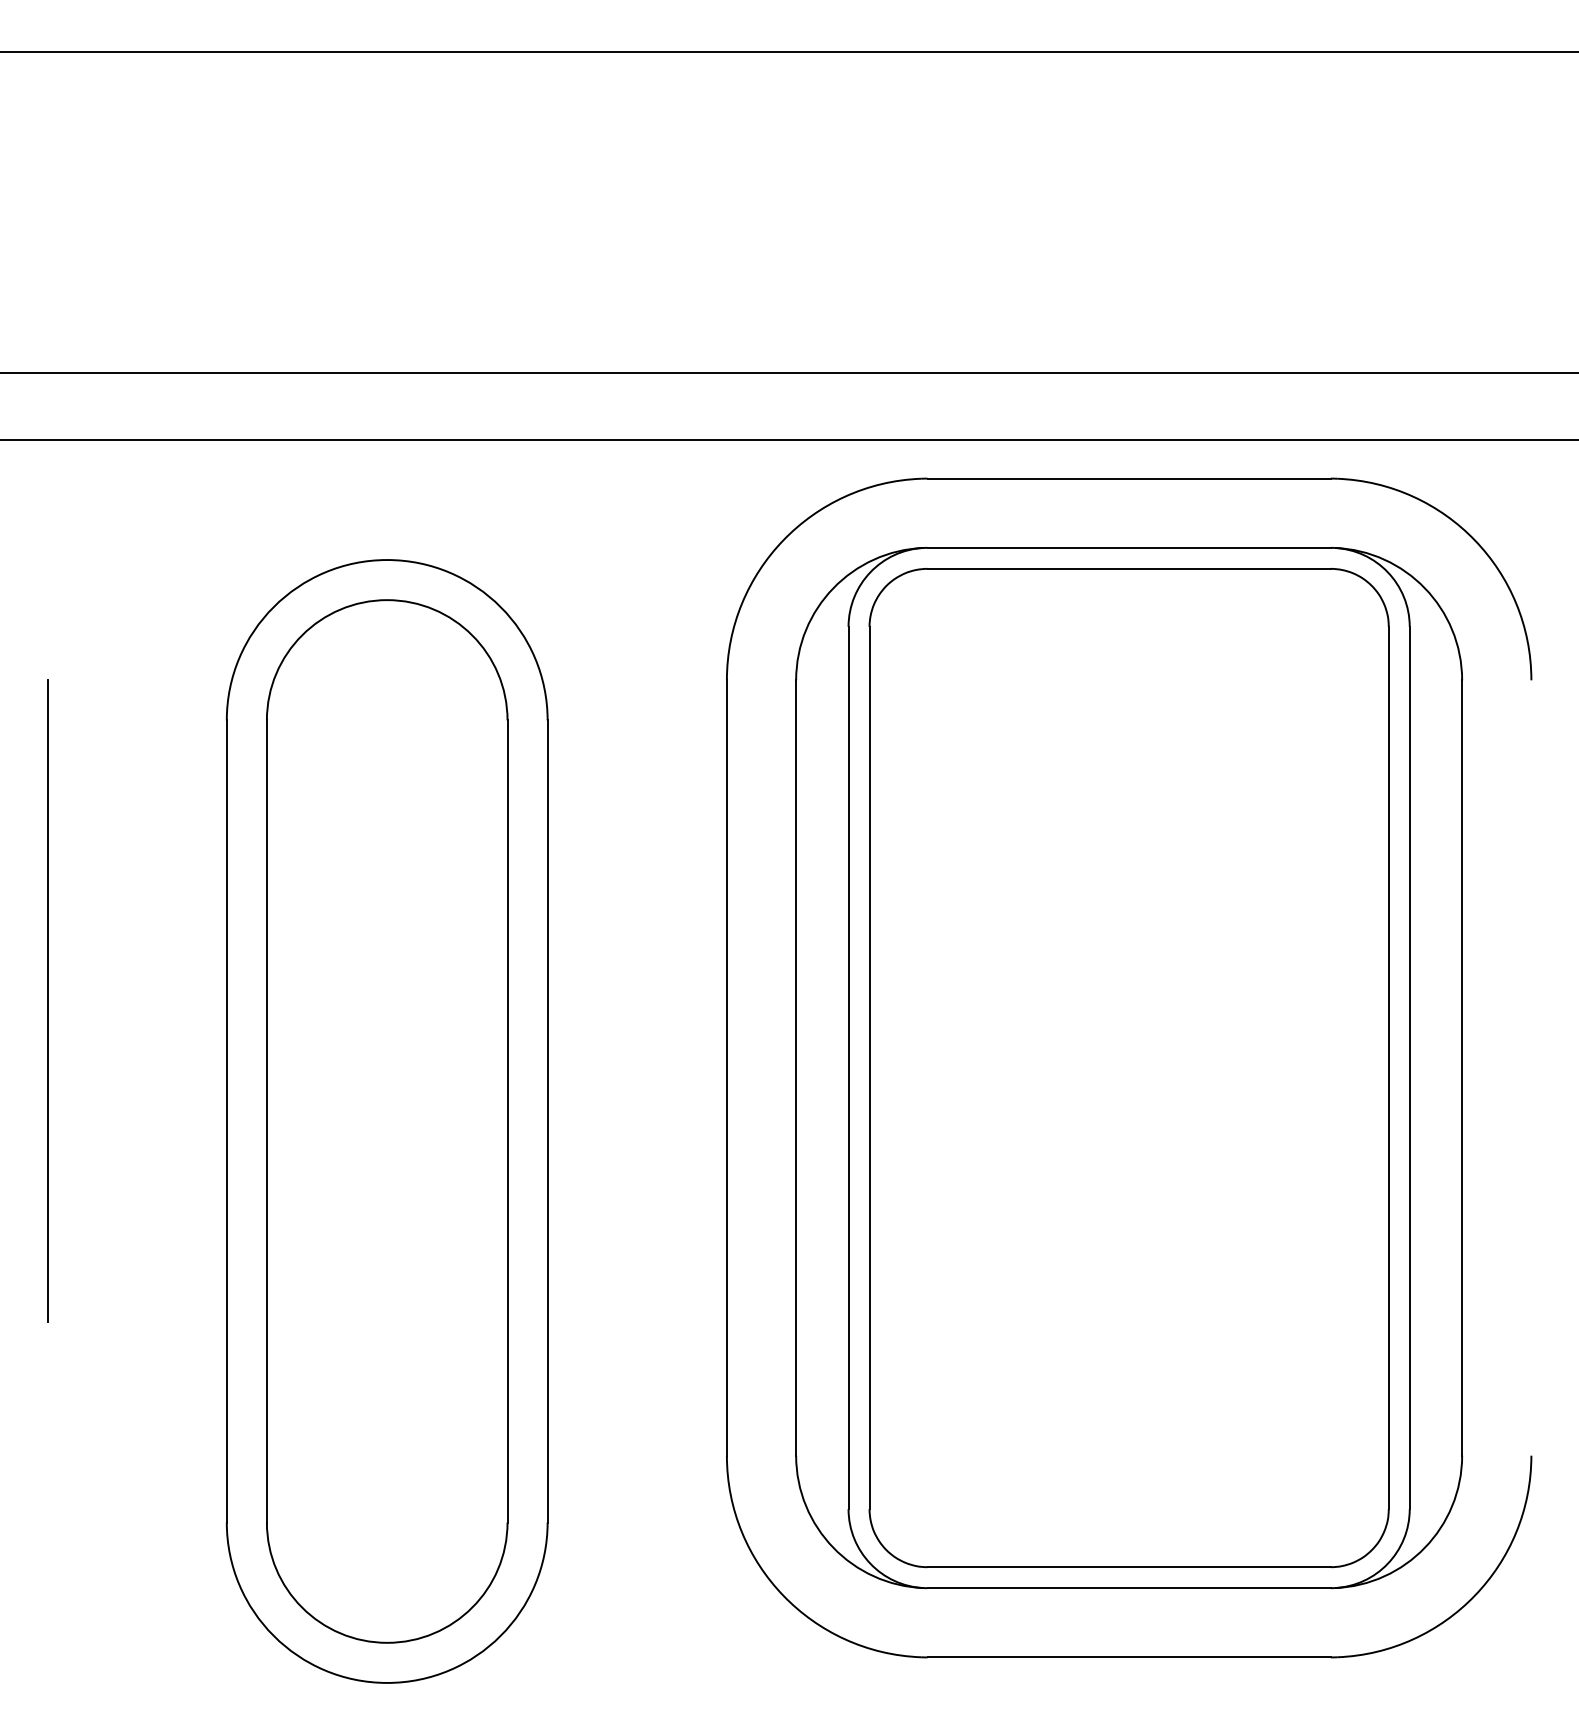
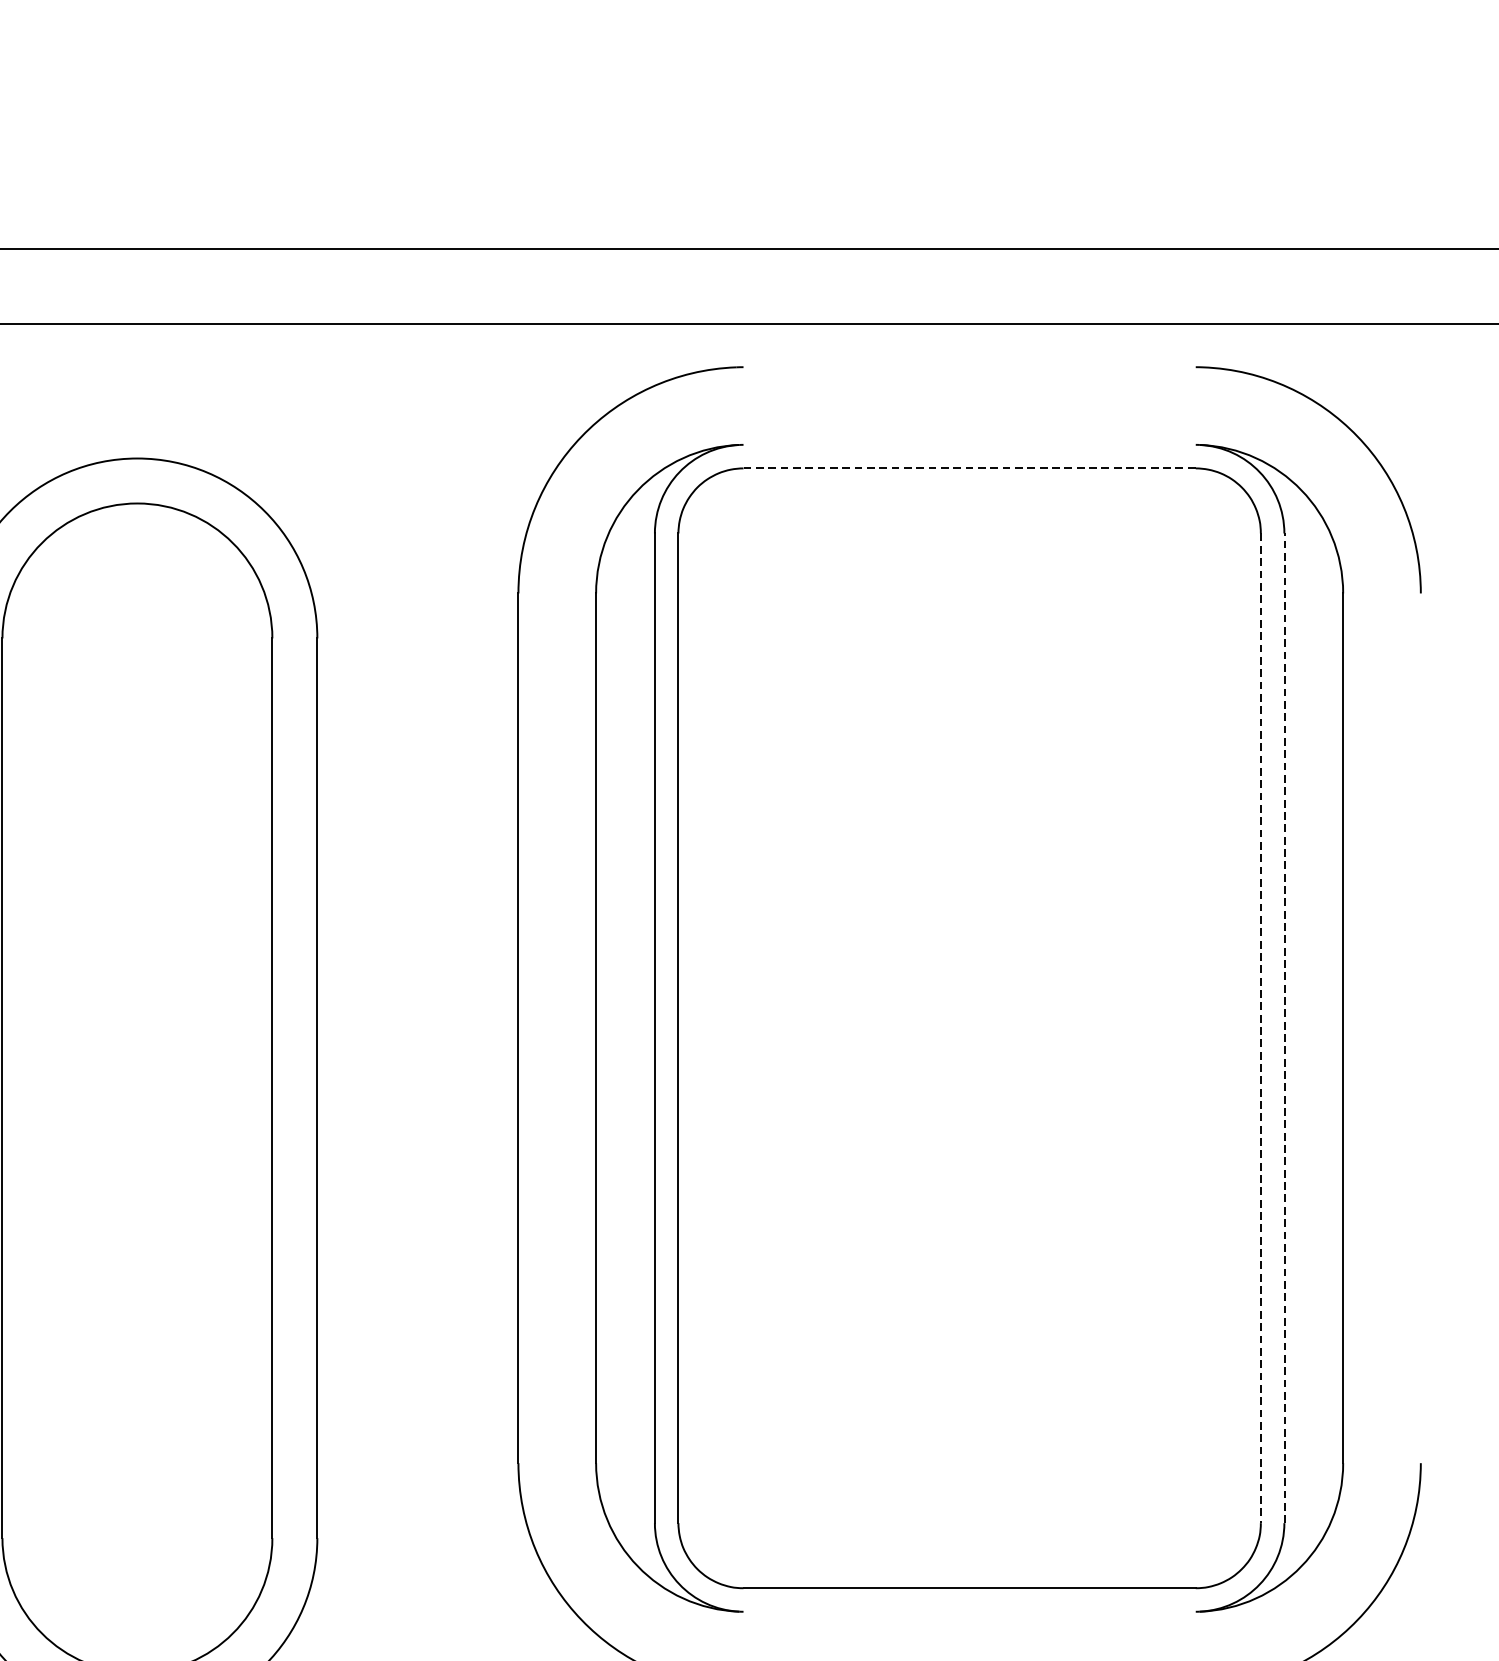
line: (1128, 478) -> (968, 367), removed
line: (1128, 547) -> (968, 444), removed
line: (1129, 568) -> (970, 468), solid -> dashed
line: (1409, 1067) -> (1284, 1027), solid -> dashed
line: (1388, 1068) -> (1260, 1028), solid -> dashed
line: (1128, 1588) -> (968, 1612), removed

